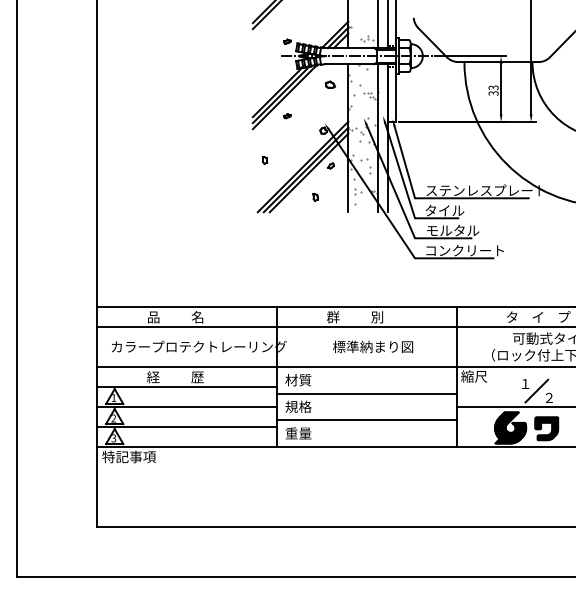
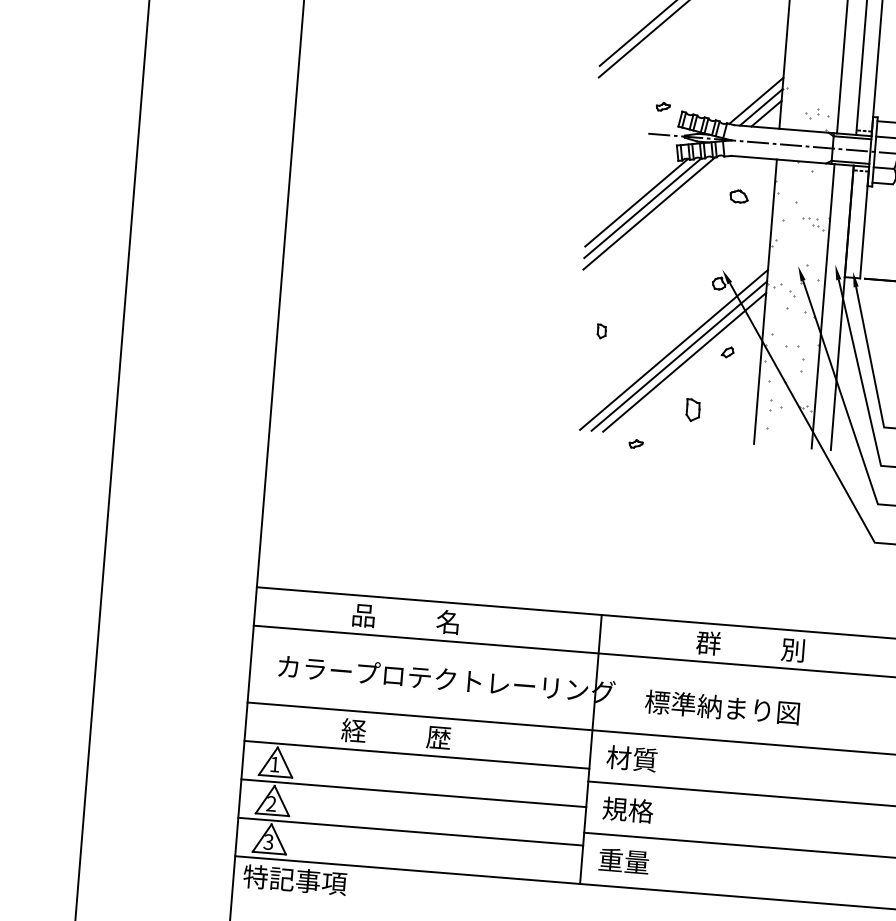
part: (287, 116) -> (636, 444), moved
part: (315, 197) -> (693, 410), size x1.6
text: (373, 346) -> (723, 706), moved

